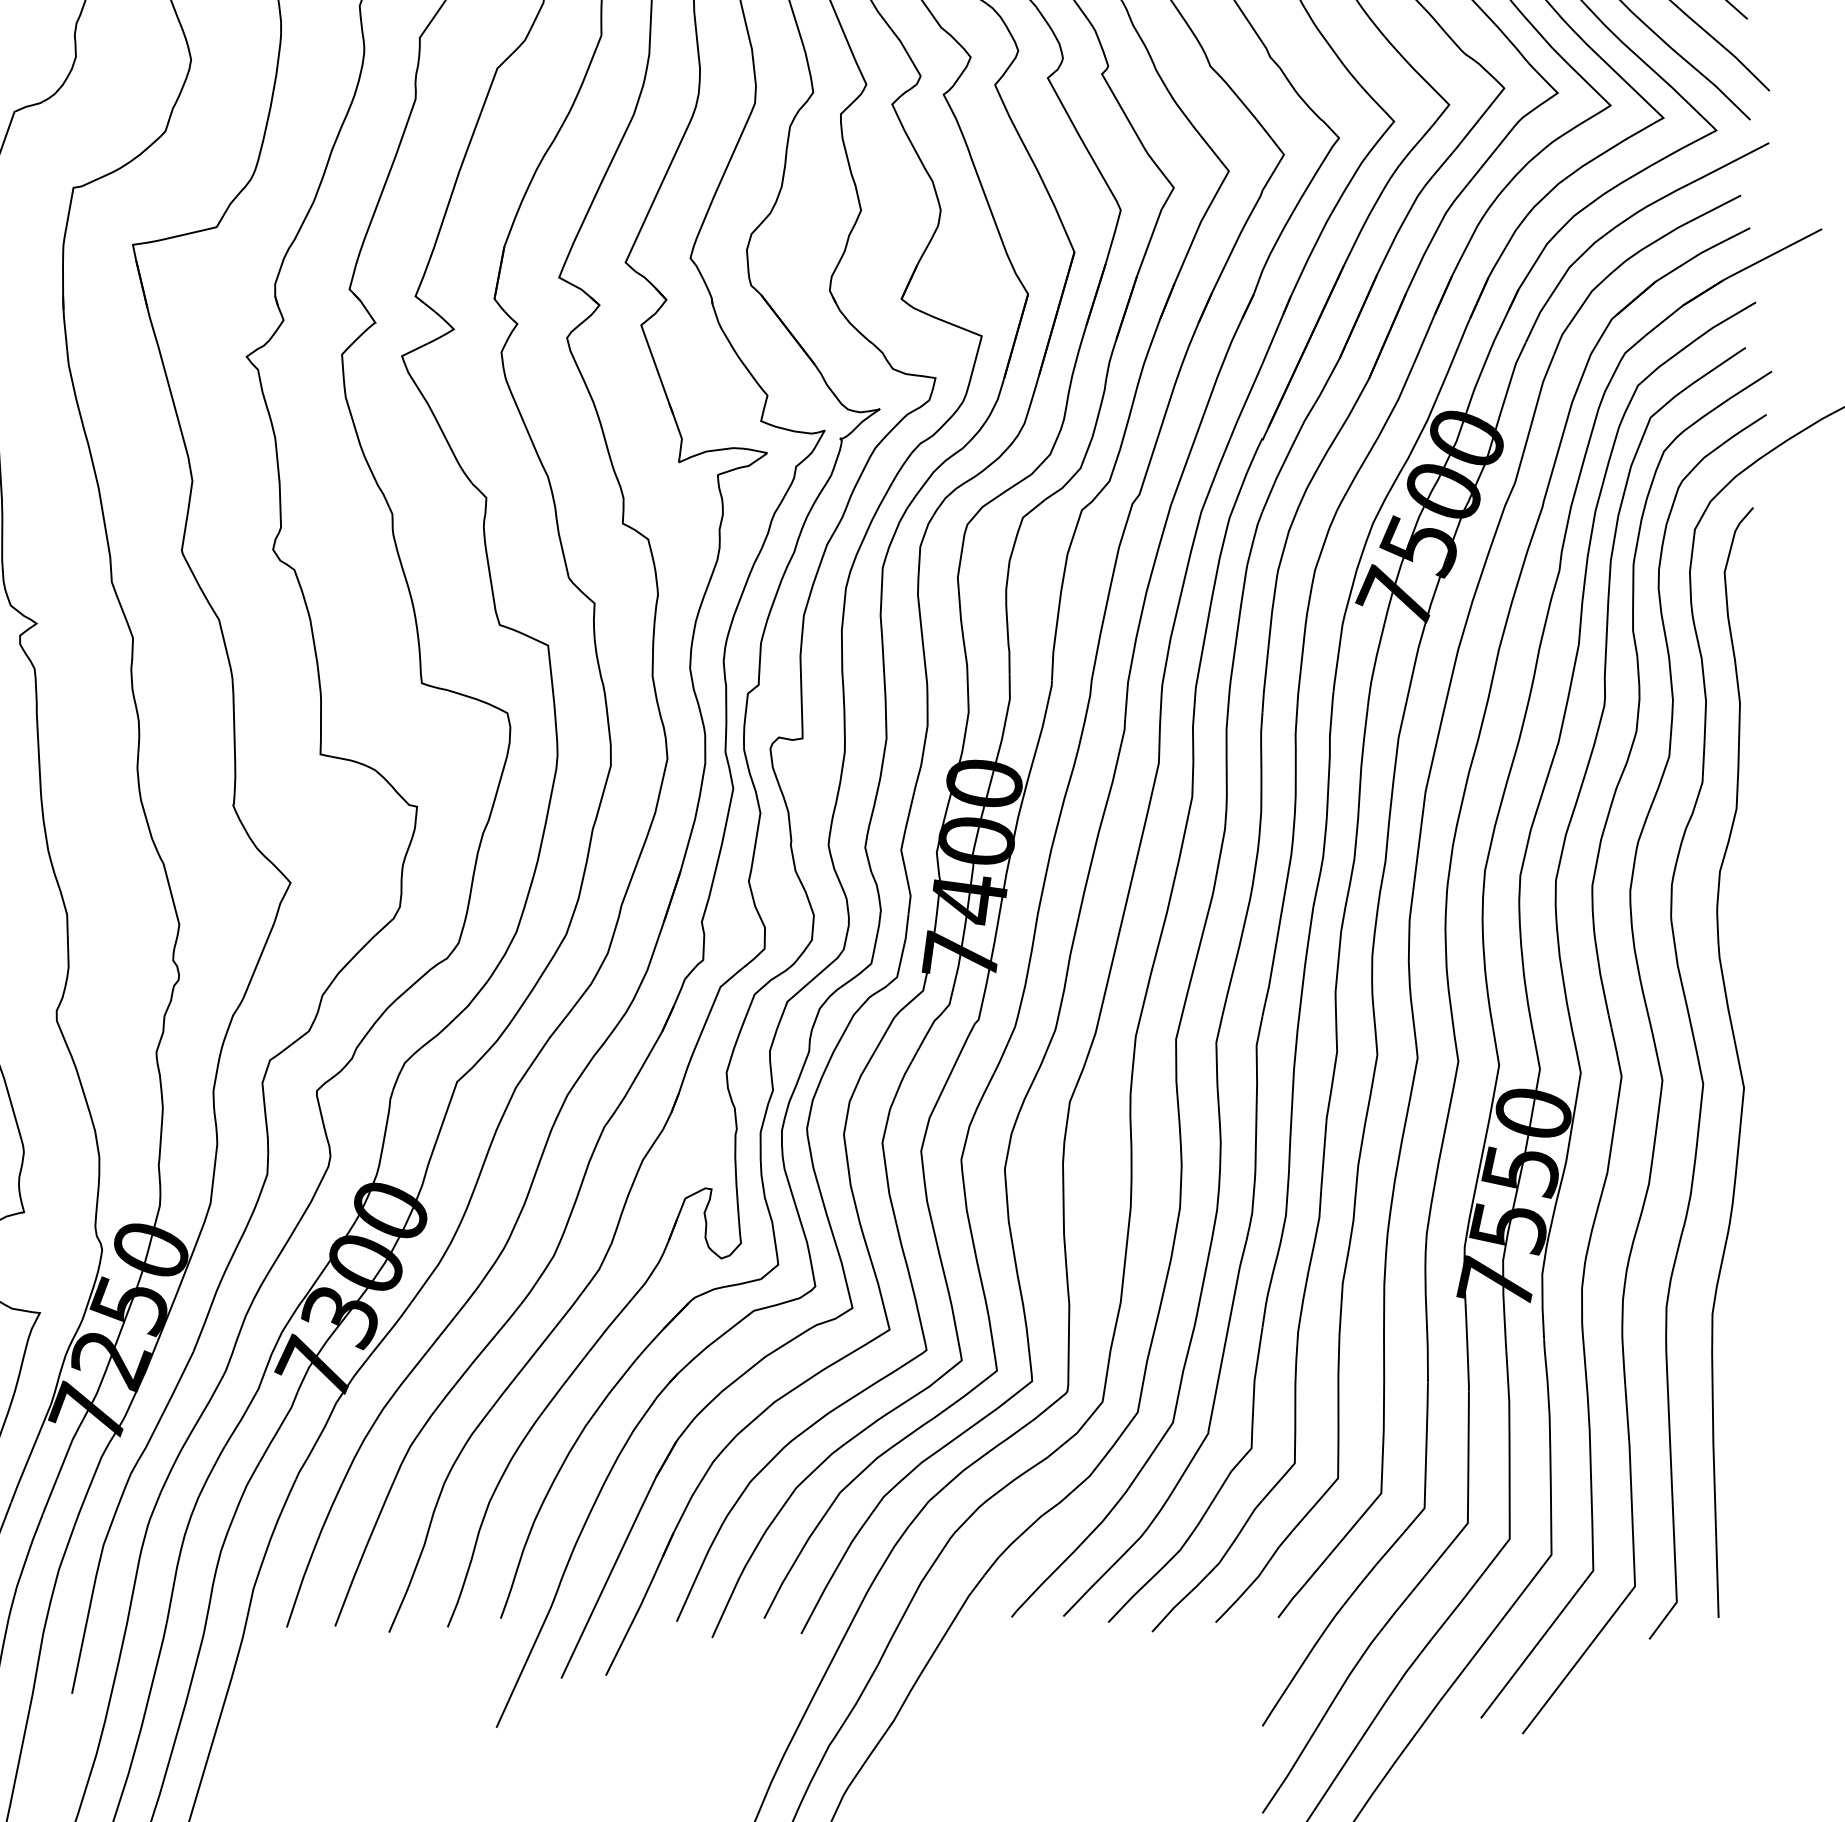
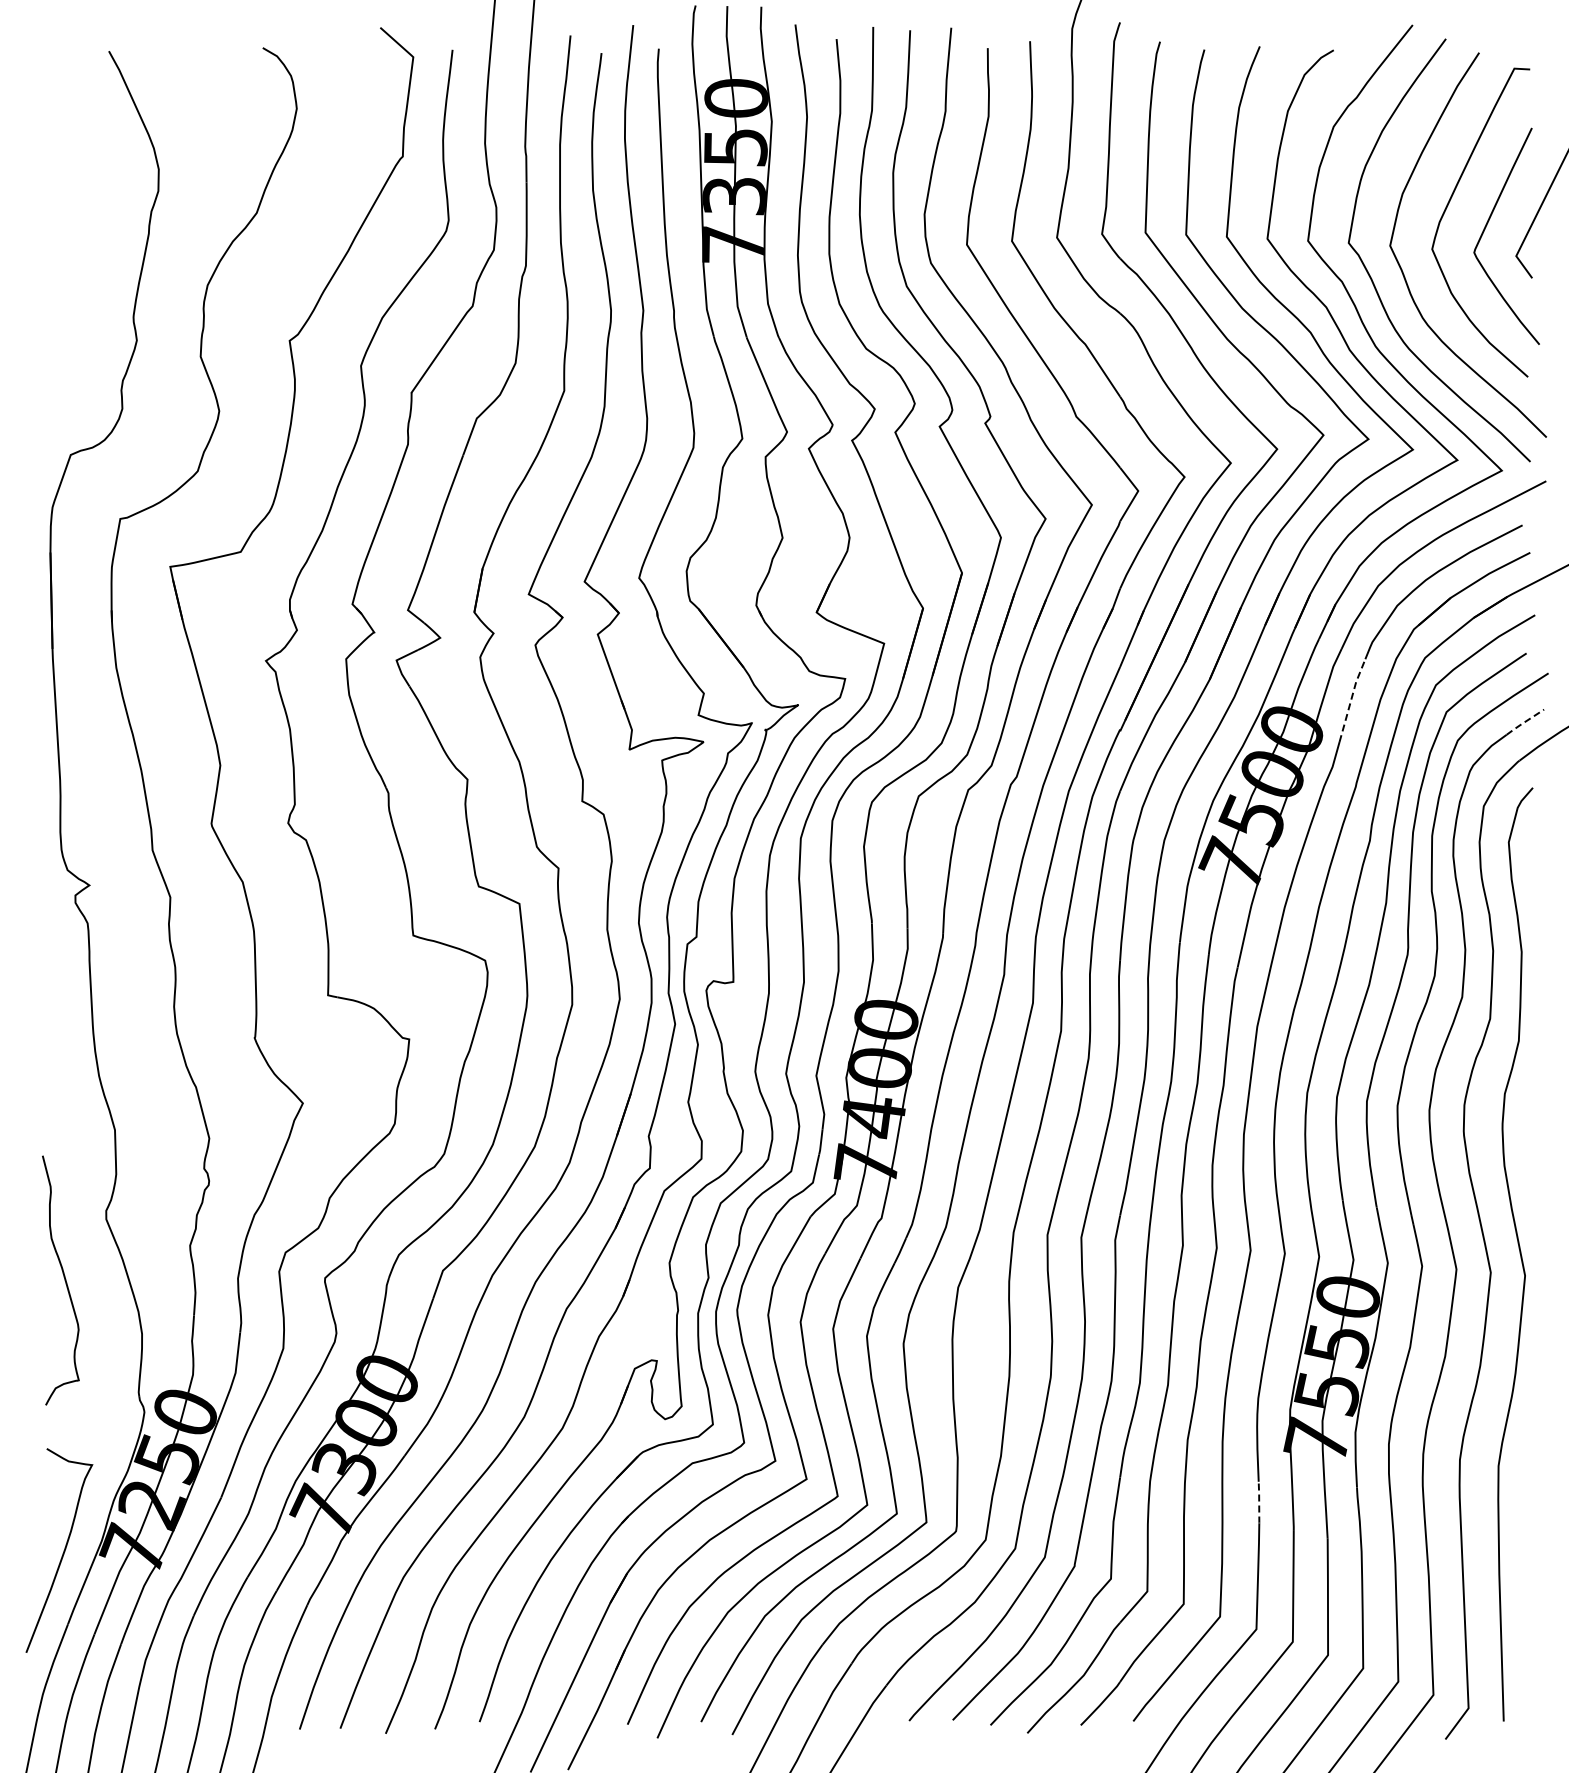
line: (1537, 403) -> (1351, 700), solid -> dashed
line: (1743, 429) -> (1524, 722), solid -> dashed
line: (1428, 1357) -> (1259, 1502), solid -> dashed

